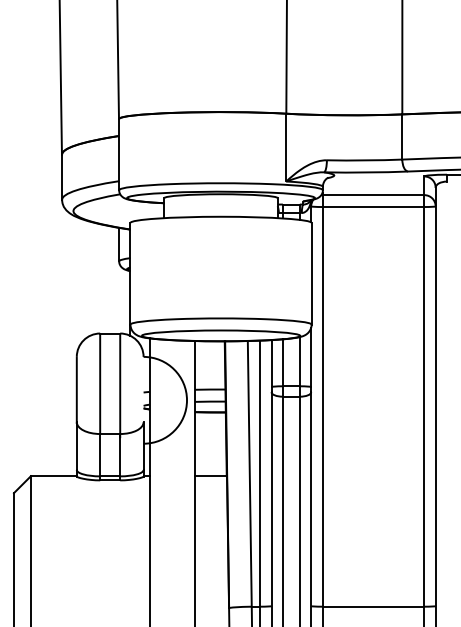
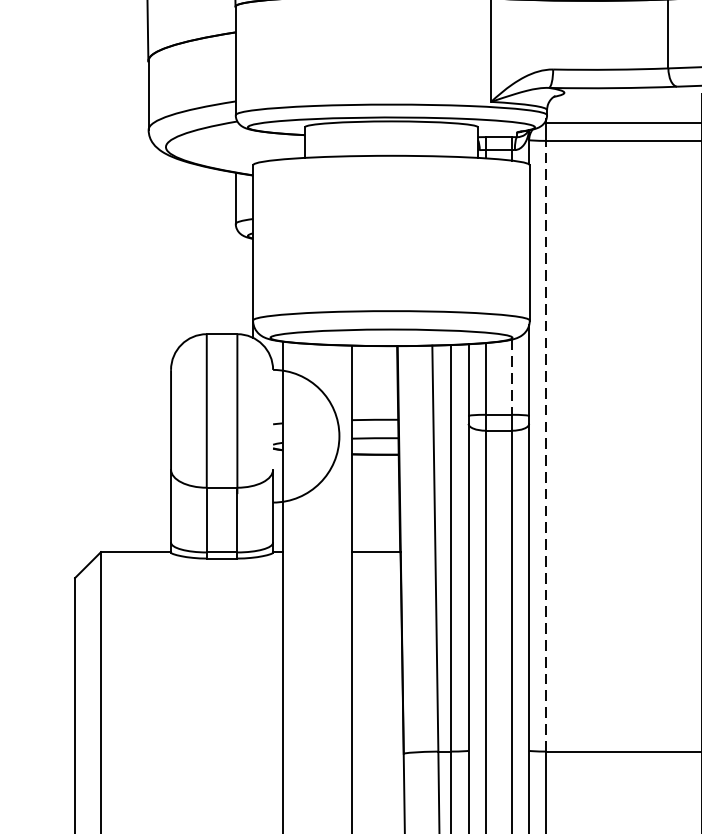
line: (299, 361) -> (511, 376), solid -> dashed
line: (322, 406) -> (546, 445), solid -> dashed

